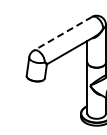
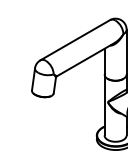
line: (62, 33) -> (74, 39), dashed -> solid

